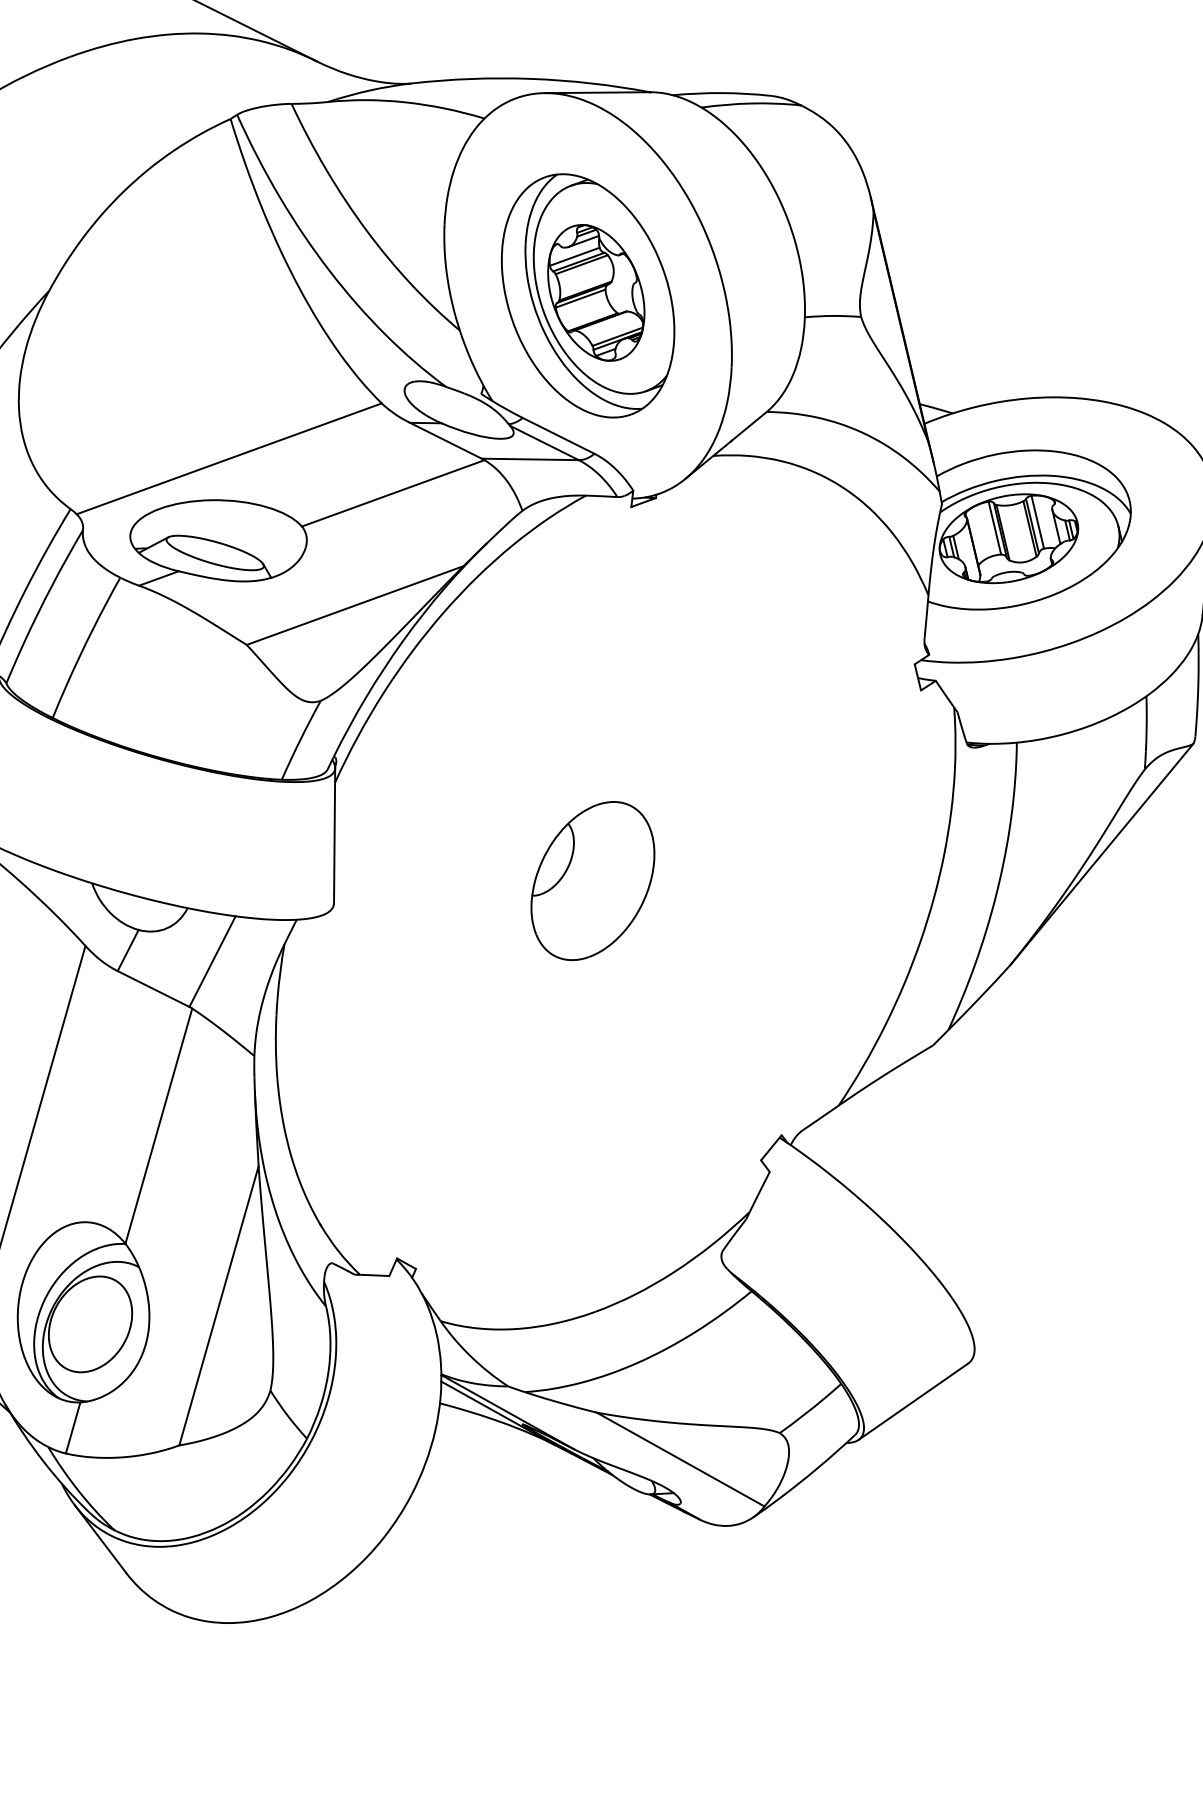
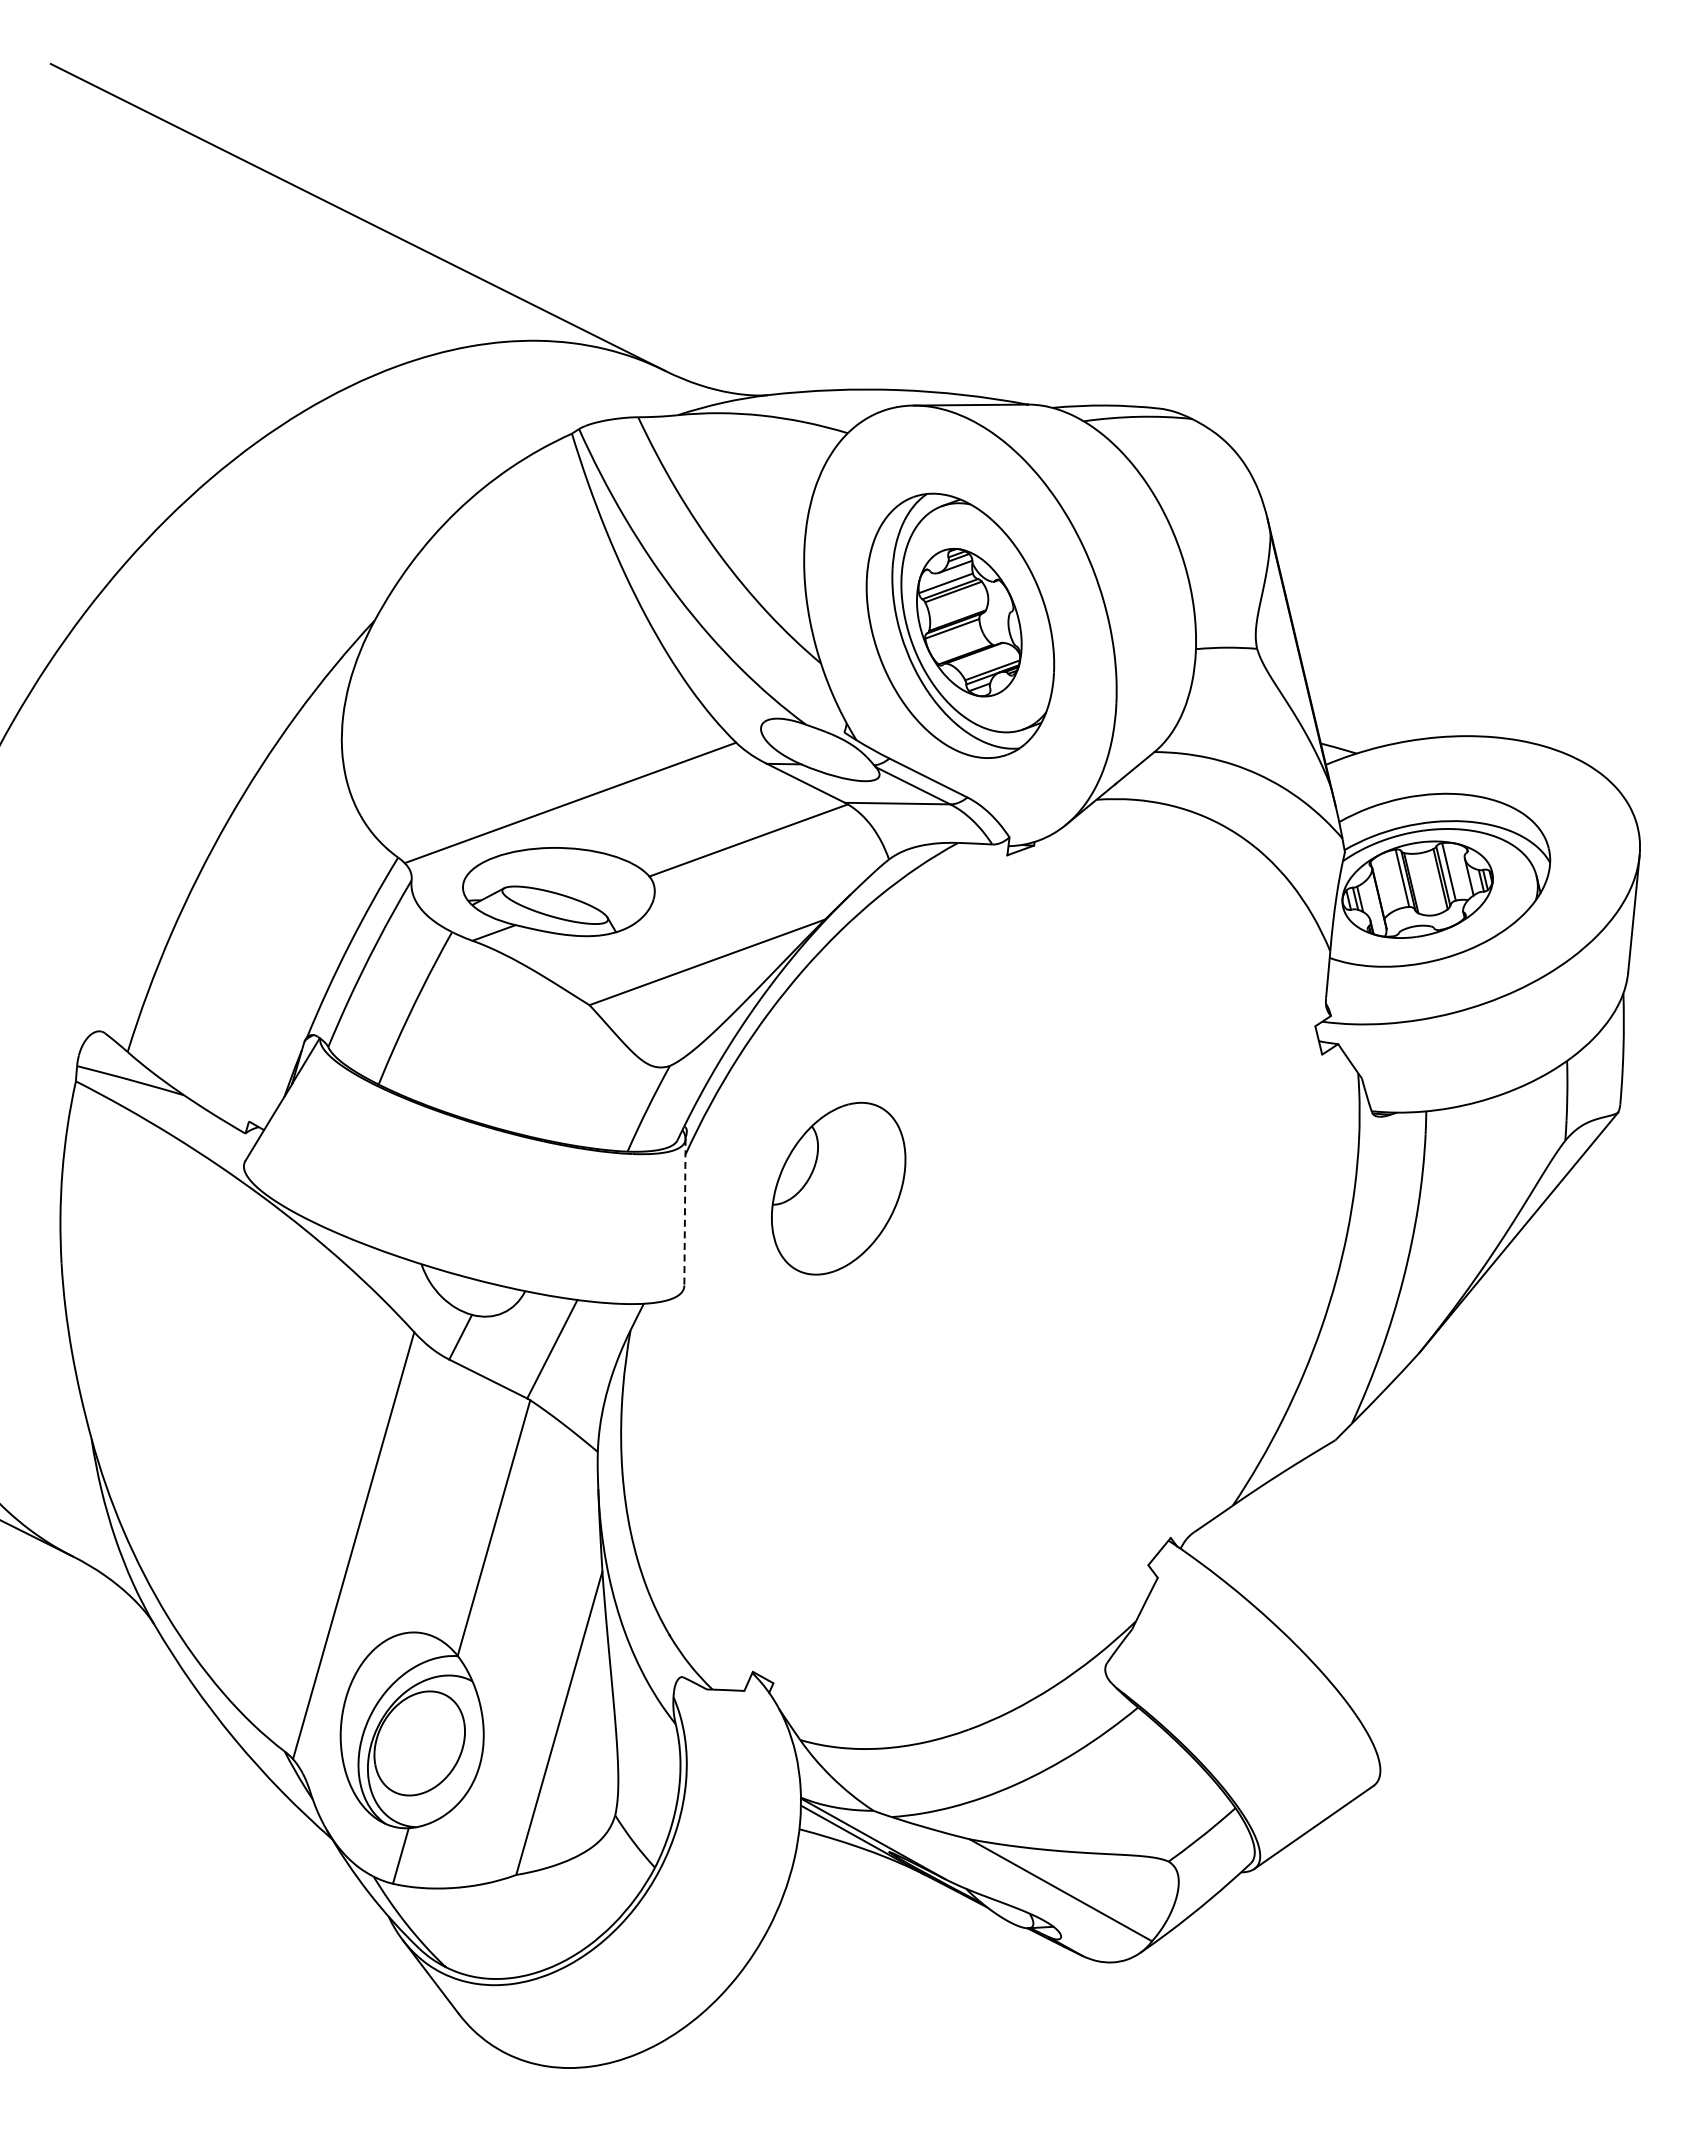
line: (334, 835) -> (684, 1212), solid -> dashed
part: (592, 880) -> (838, 1188), moved

